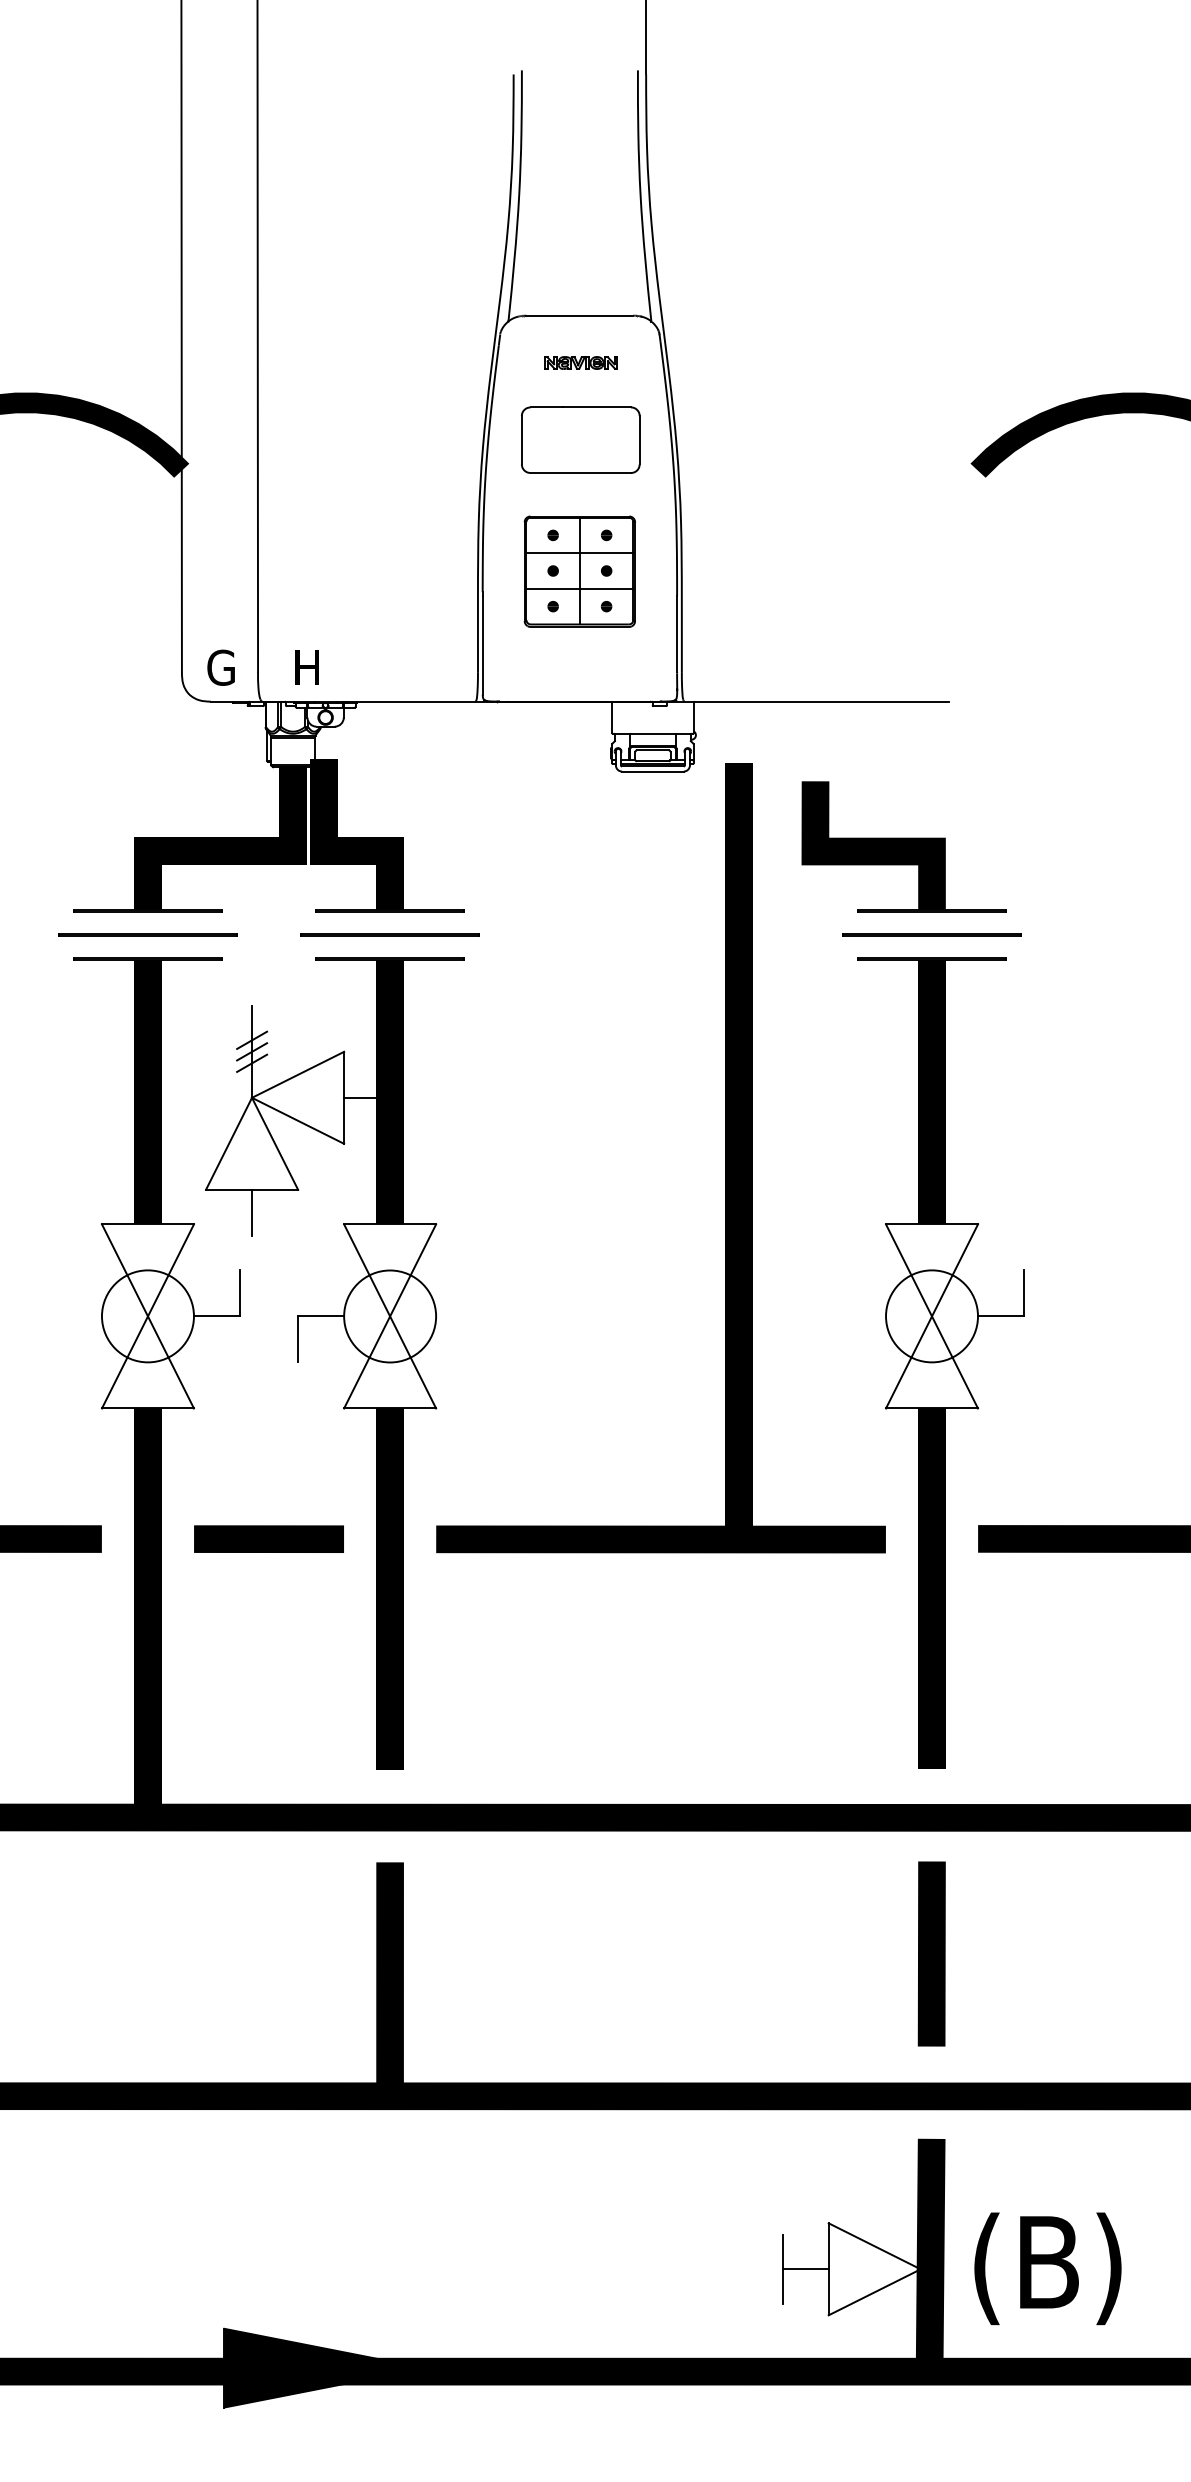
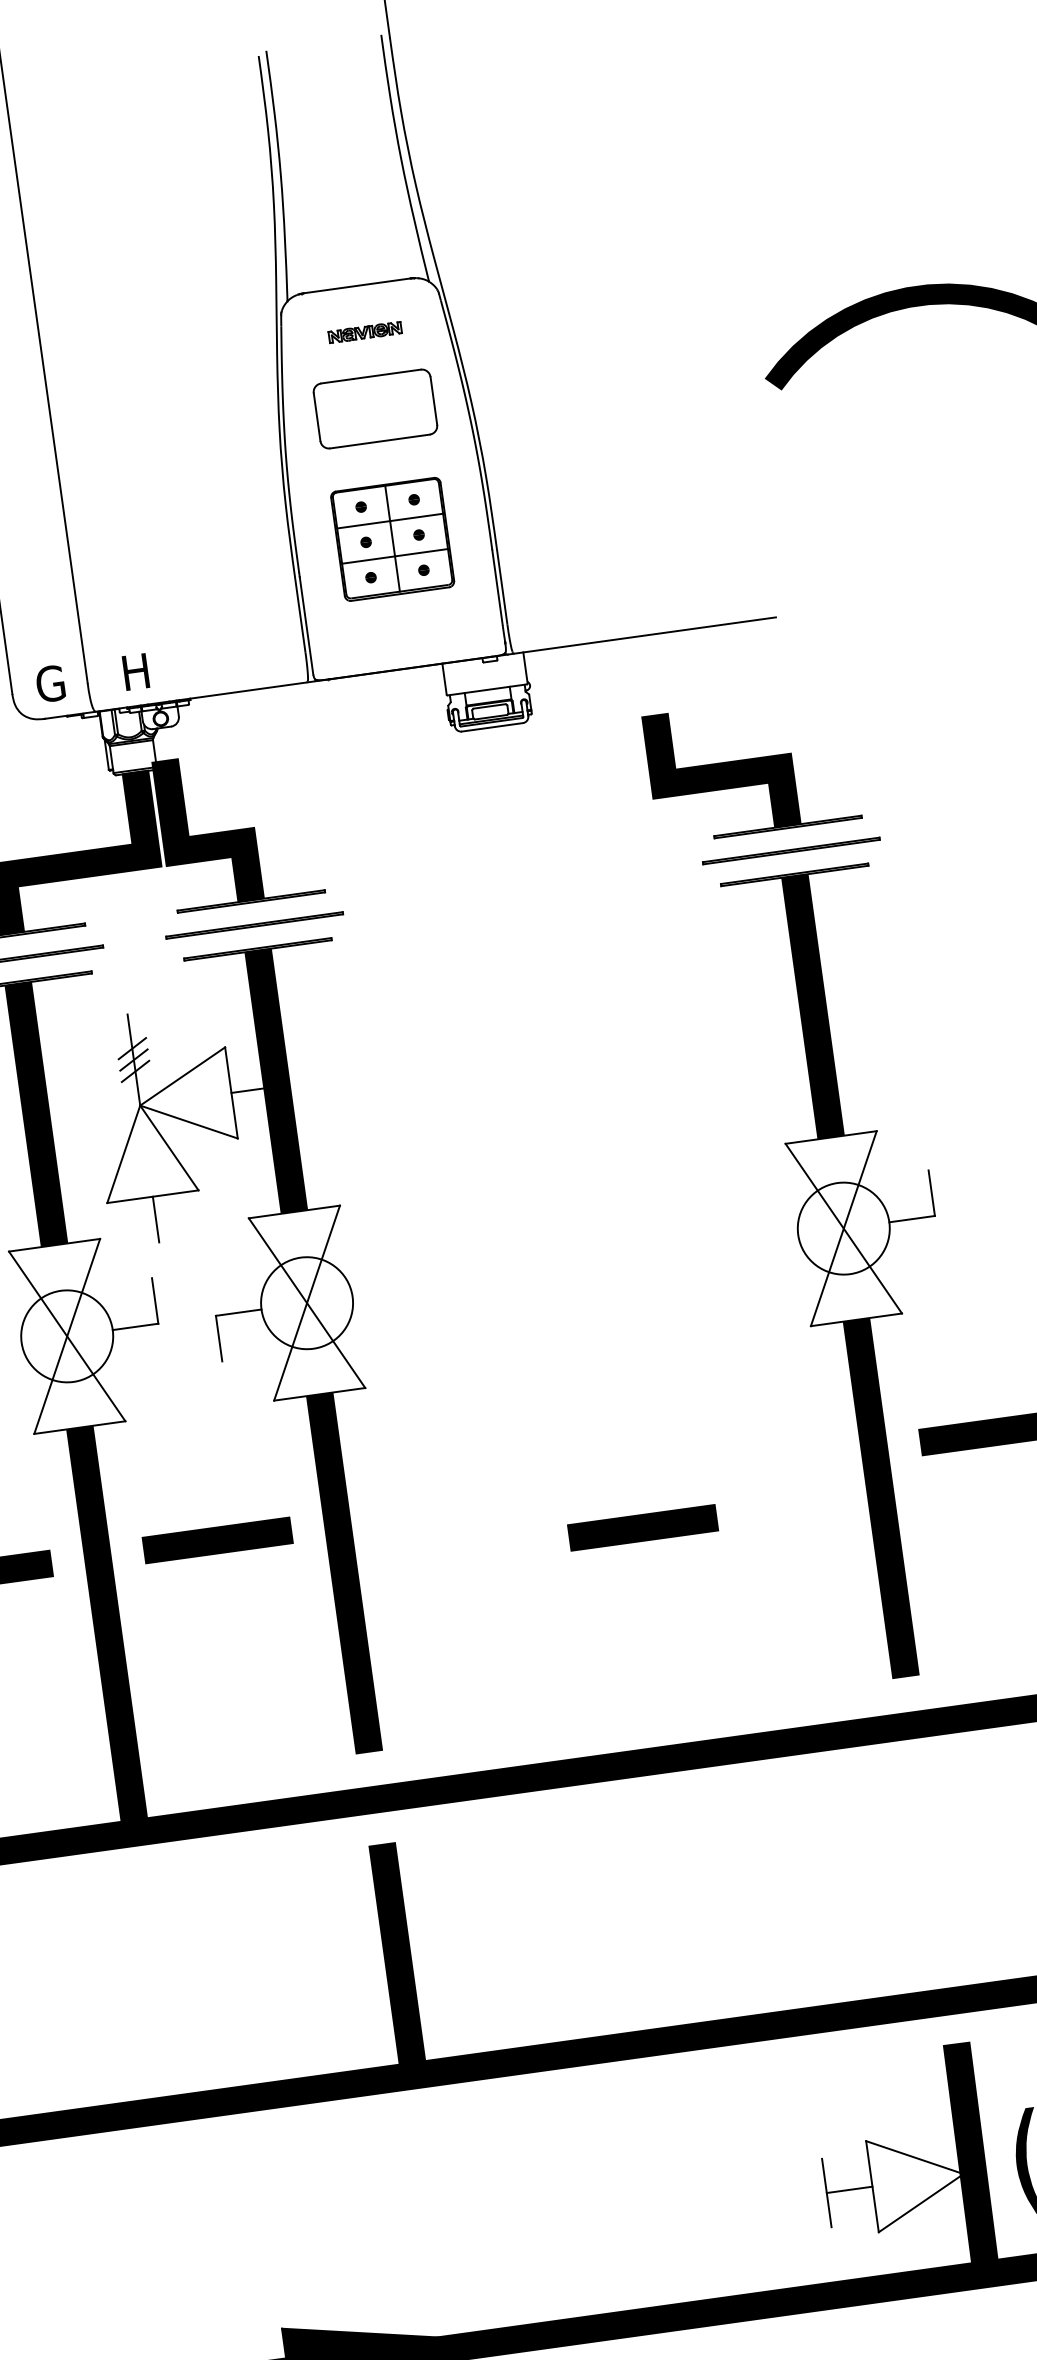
part: (725, 1158) -> (617, 1100), removed
line: (691, 1584) -> (642, 1527), added
line: (931, 1953) -> (930, 1859), removed

